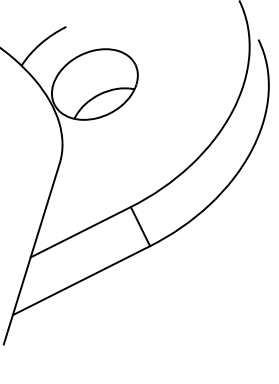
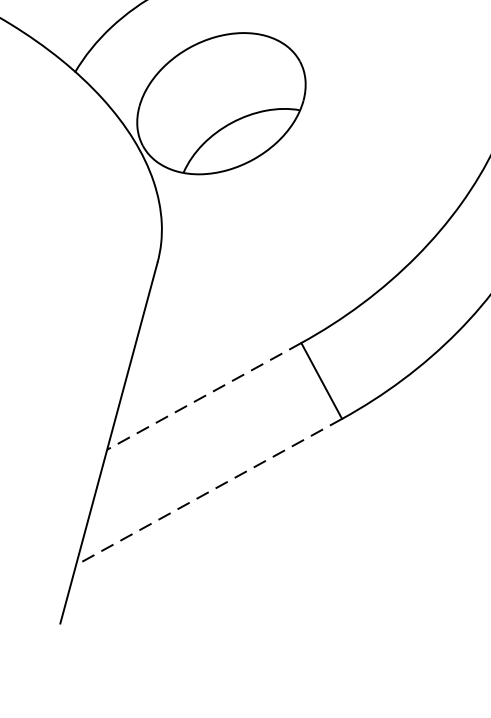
line: (80, 232) -> (203, 396), solid -> dashed
line: (81, 280) -> (209, 491), solid -> dashed

